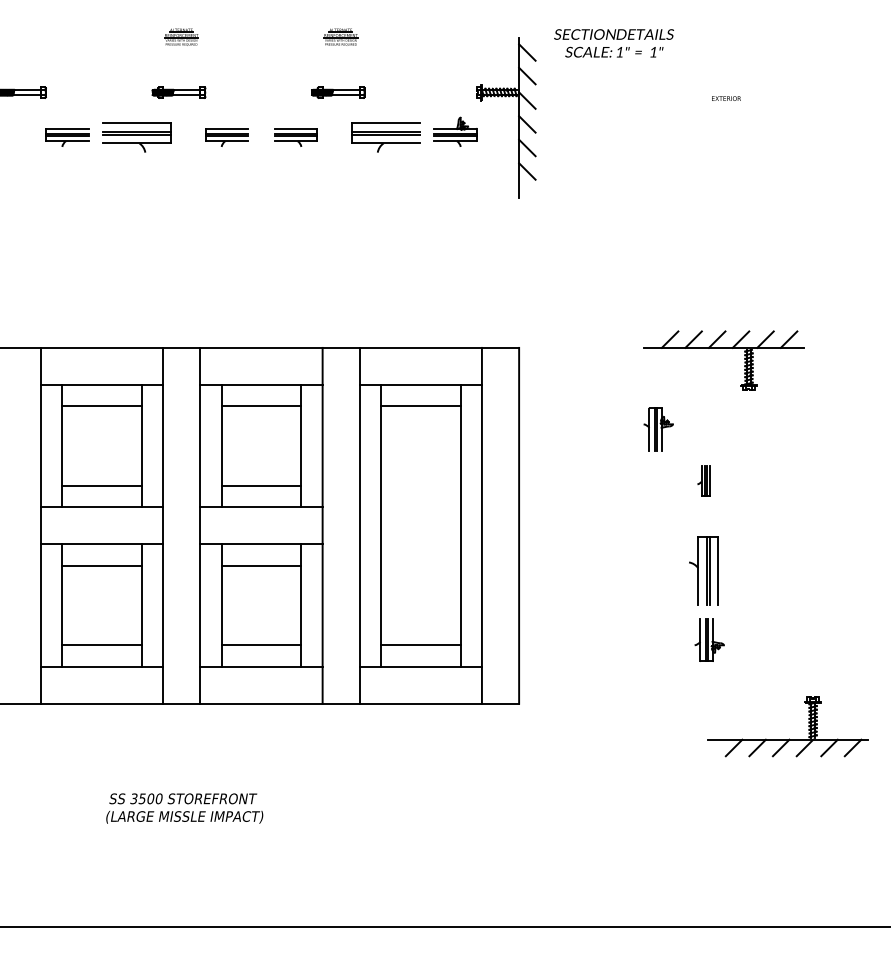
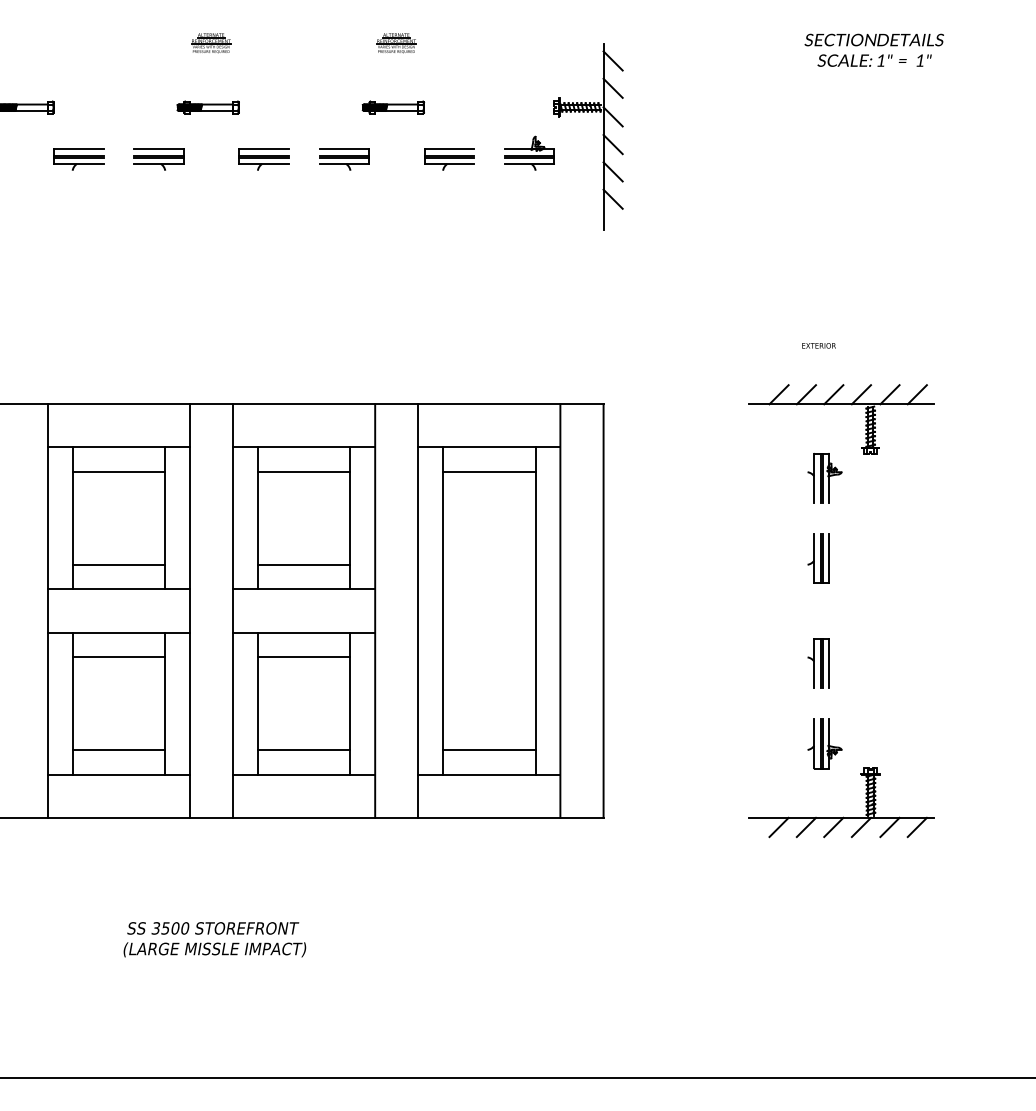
text: (613, 43) -> (873, 50), moved
text: (726, 98) -> (819, 345), moved
part: (136, 137) -> (158, 159), size x0.62
part: (386, 137) -> (449, 159), size x0.62
part: (658, 429) -> (824, 478), moved
part: (703, 480) -> (817, 558), size x1.43
part: (703, 570) -> (817, 663), size x0.62
part: (789, 738) -> (843, 816), moved

